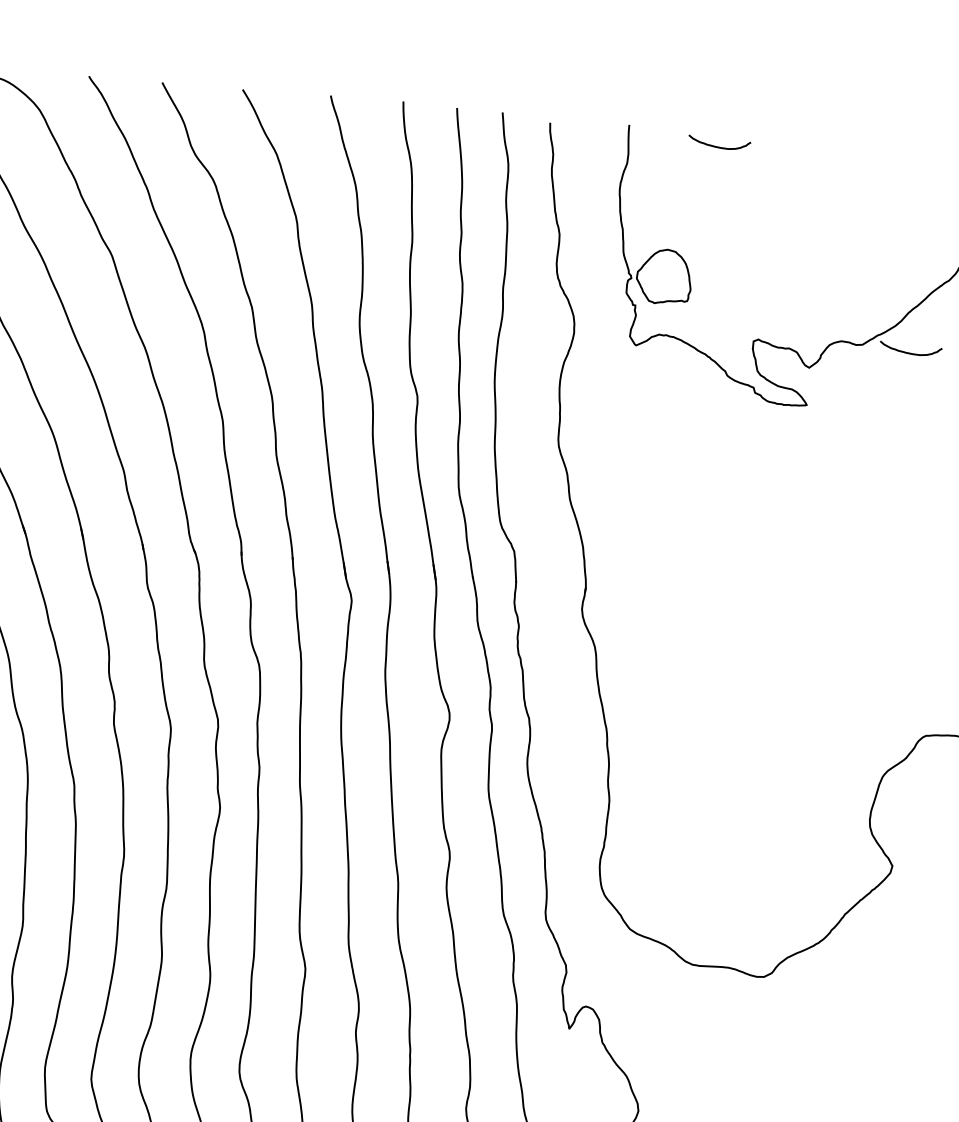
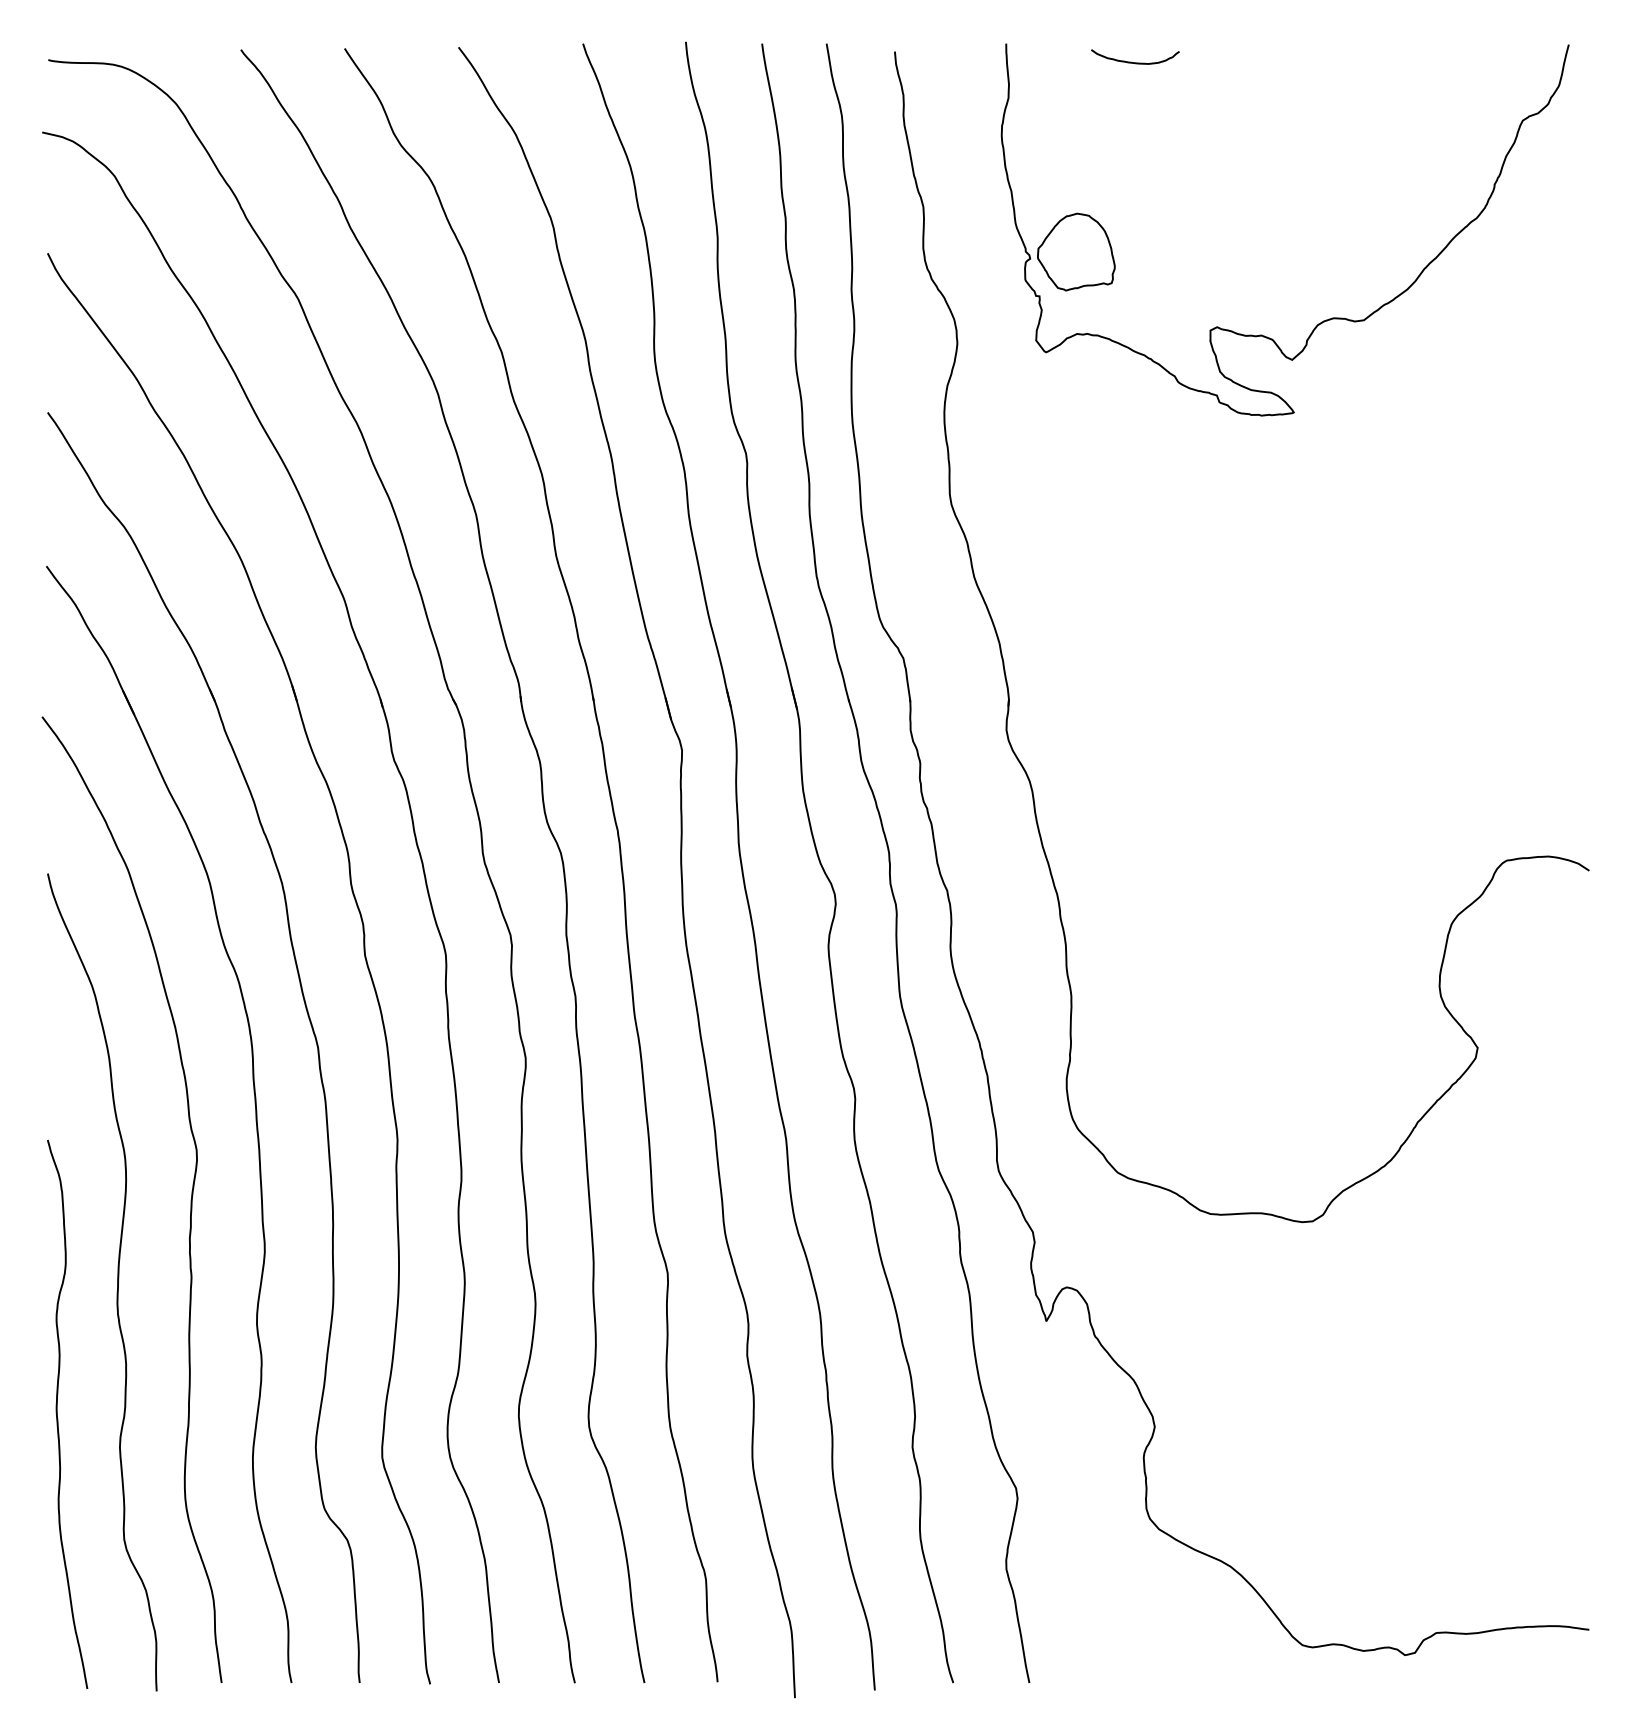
curve: (910, 353) -> (1432, 325), removed

